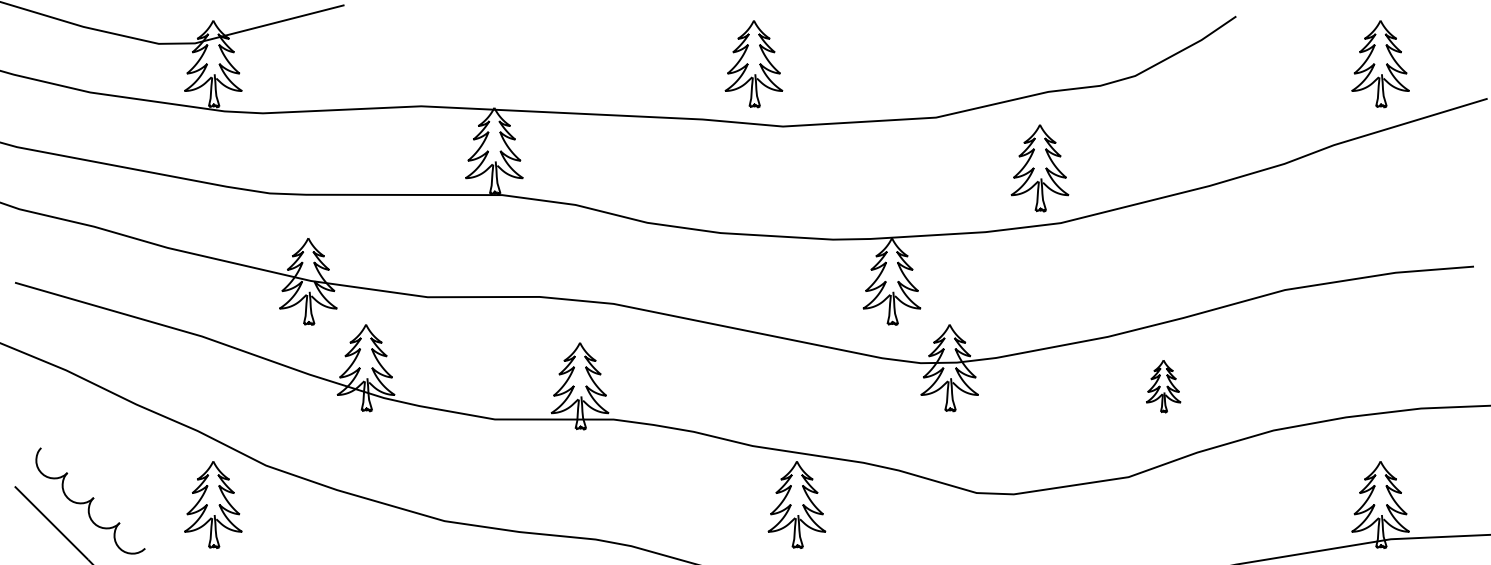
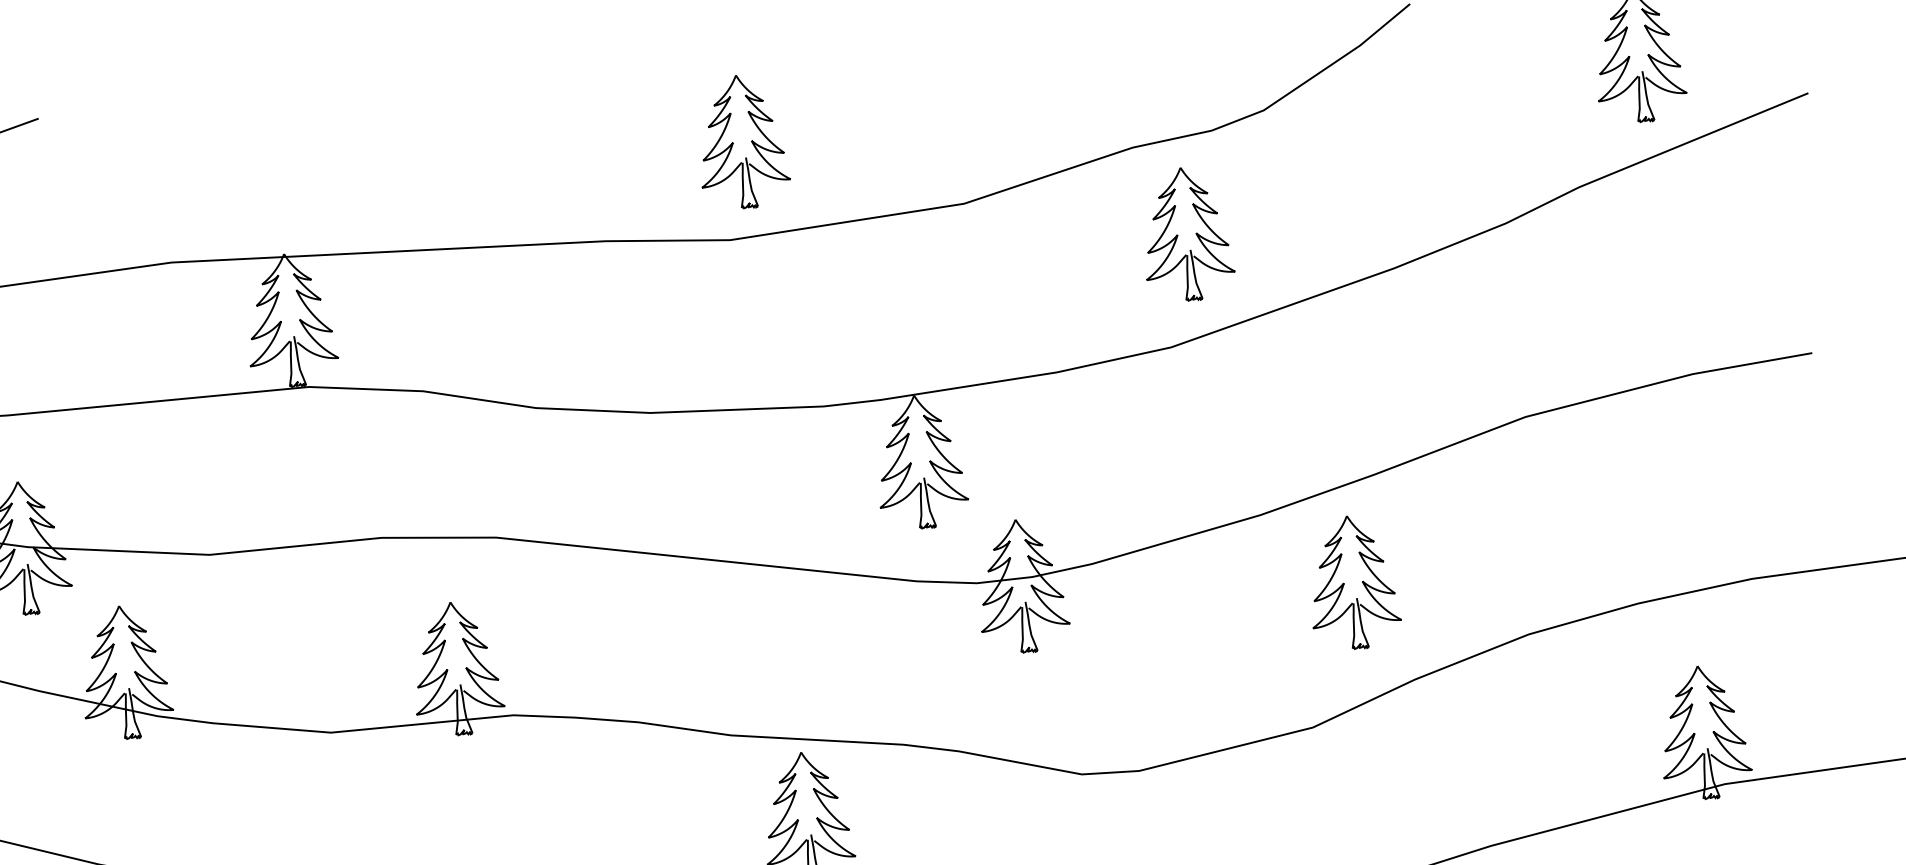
part: (753, 64) -> (741, 142), moved
part: (1039, 168) -> (1186, 234), moved
part: (1163, 386) -> (1353, 583), size x1.67

